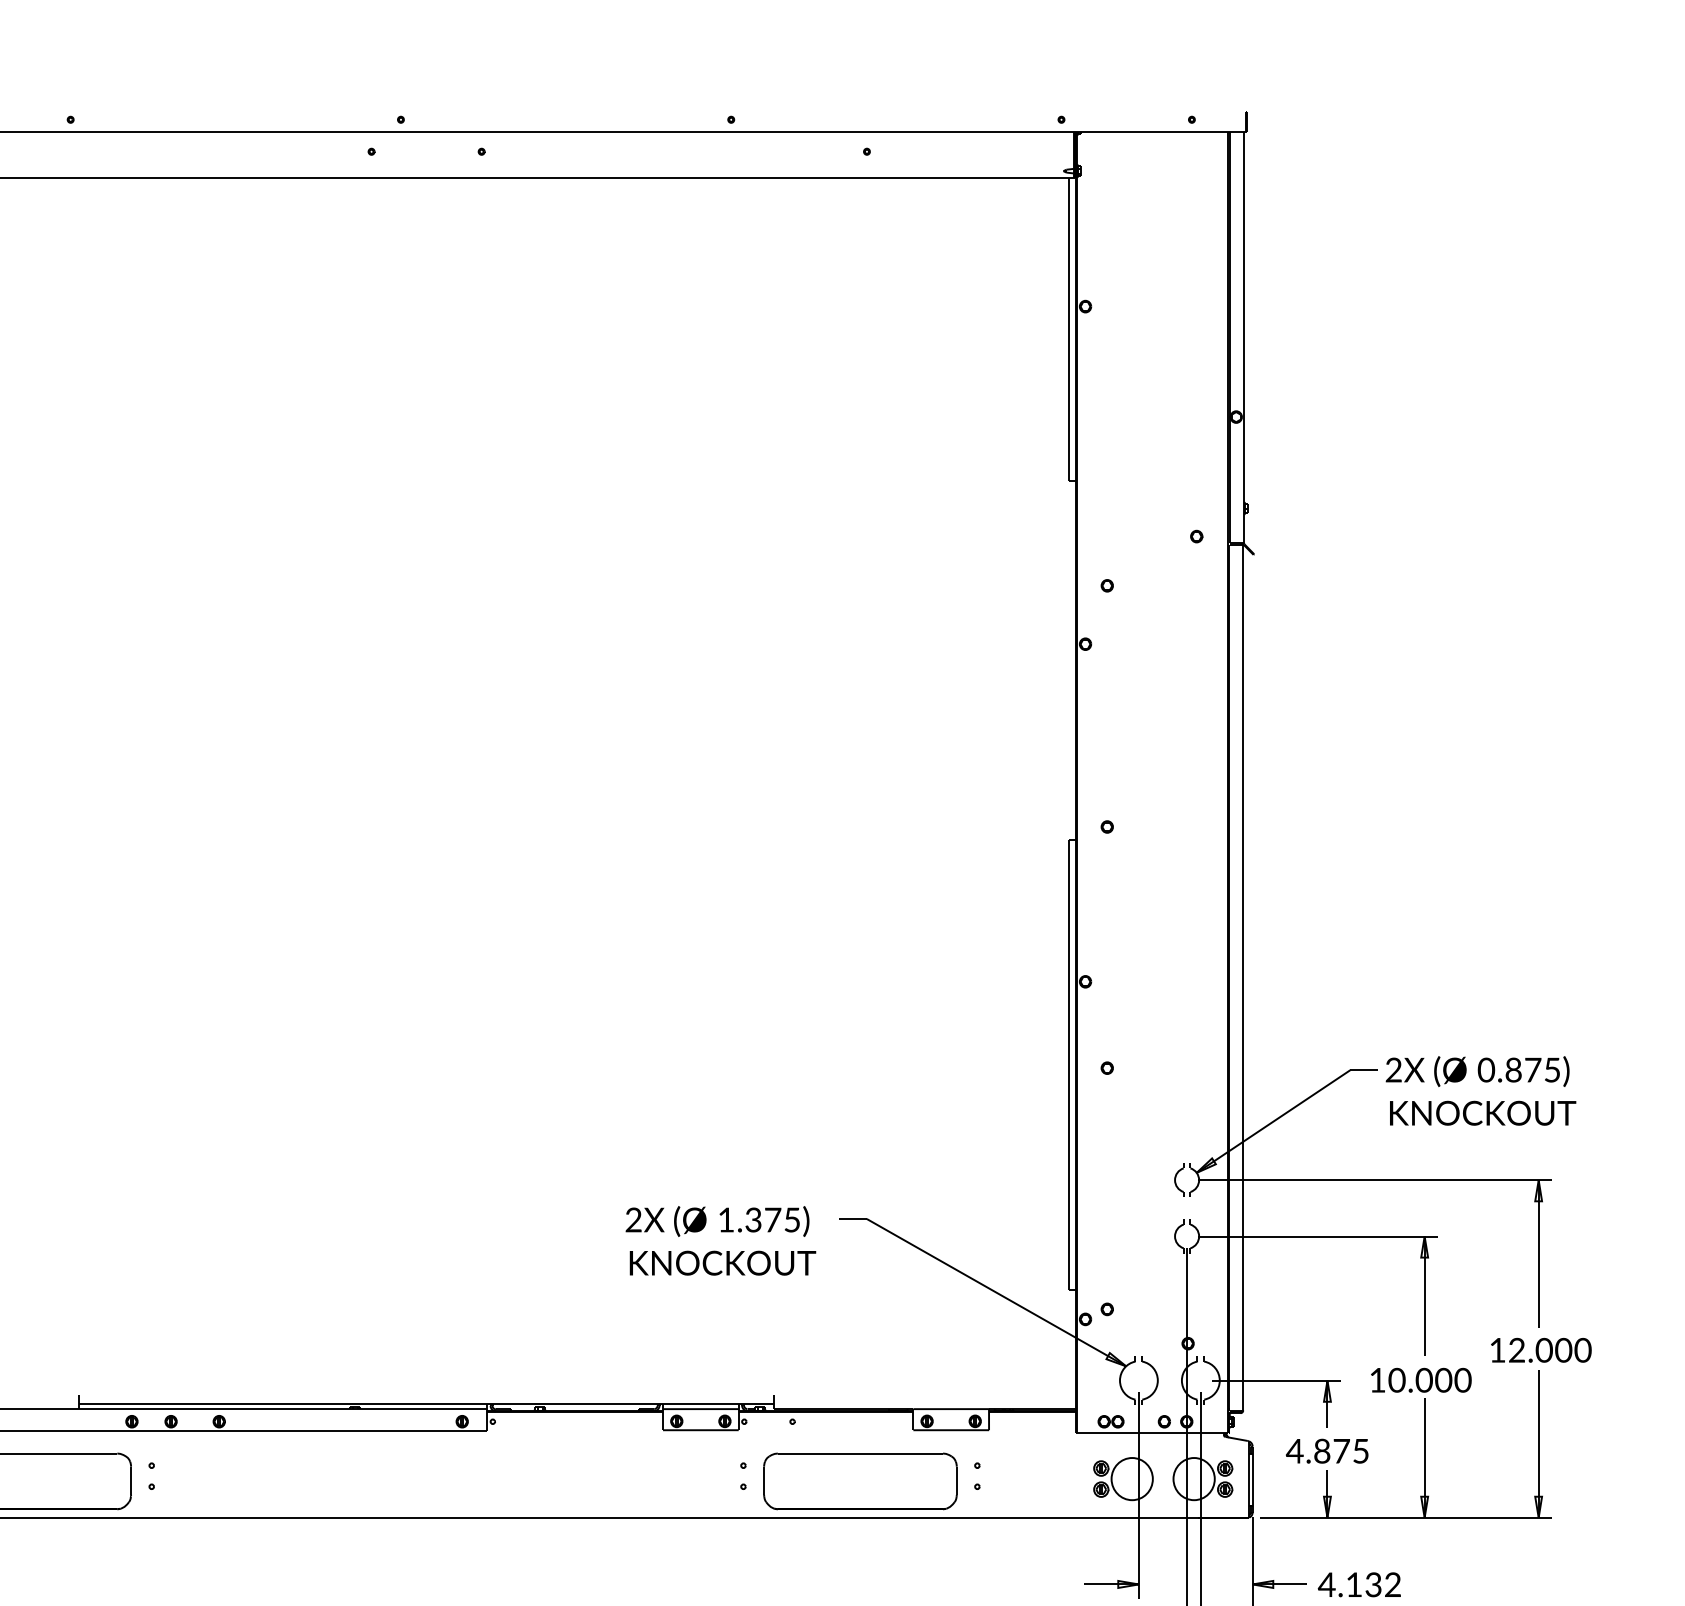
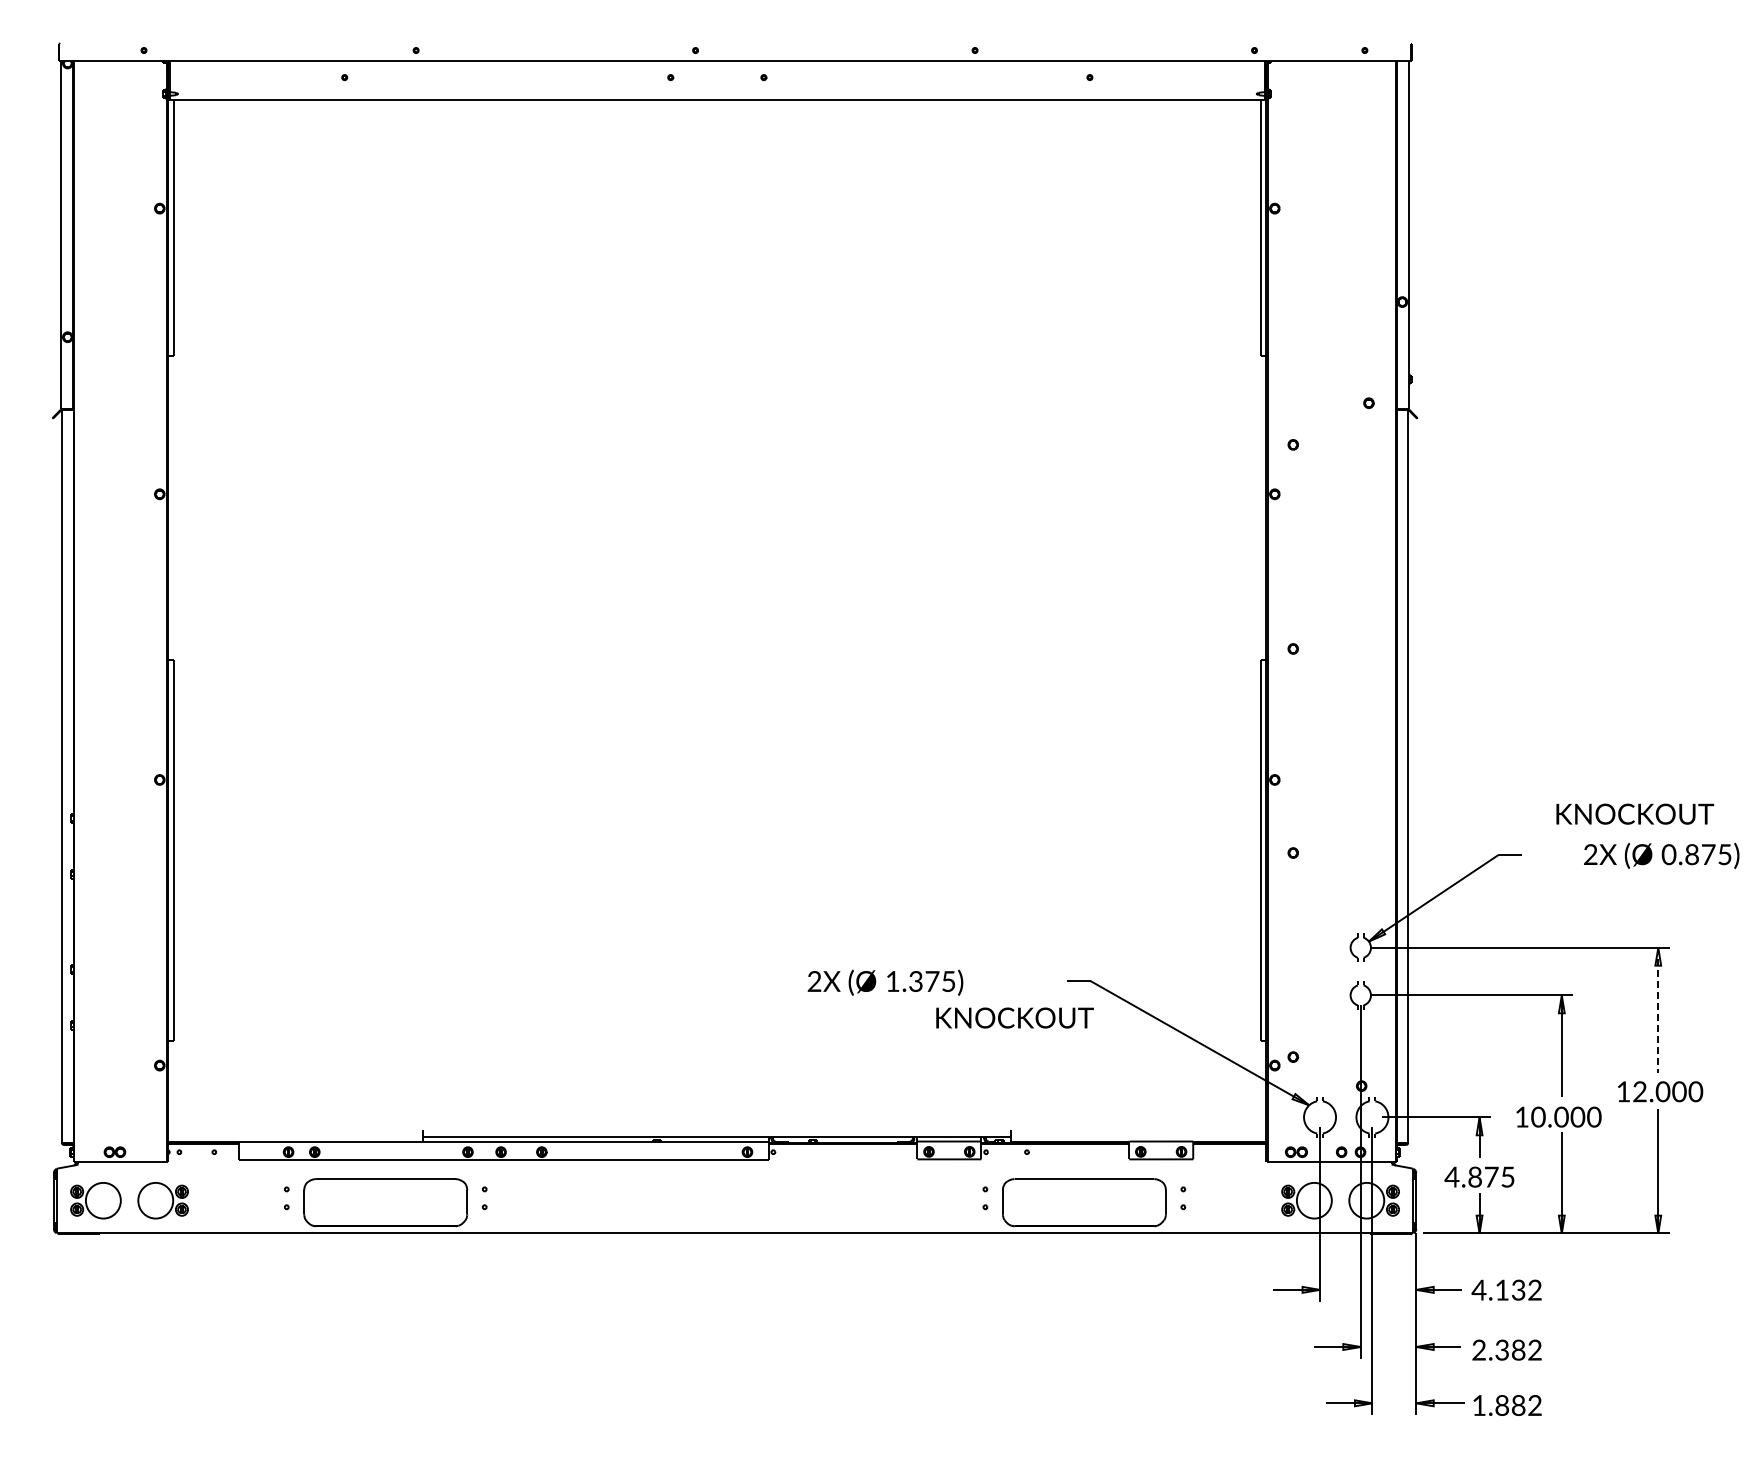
text: (1477, 1071) -> (1661, 855), moved
text: (1483, 1112) -> (1635, 813), moved
text: (717, 1221) -> (885, 982), moved
line: (1538, 1254) -> (1658, 1010), solid -> dashed
text: (722, 1262) -> (1014, 1017), moved

